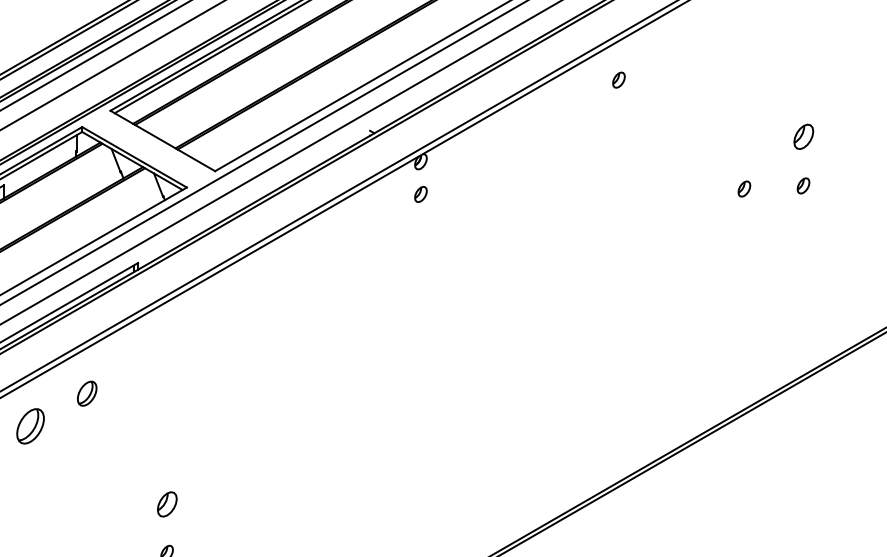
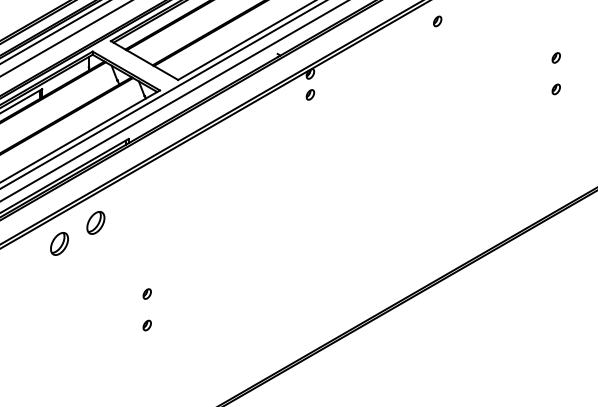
part: (802, 136) -> (555, 57), size x0.62
part: (743, 189) -> (517, 91), removed
part: (86, 392) -> (95, 222), size x1.43
part: (165, 503) -> (146, 293), size x0.62

